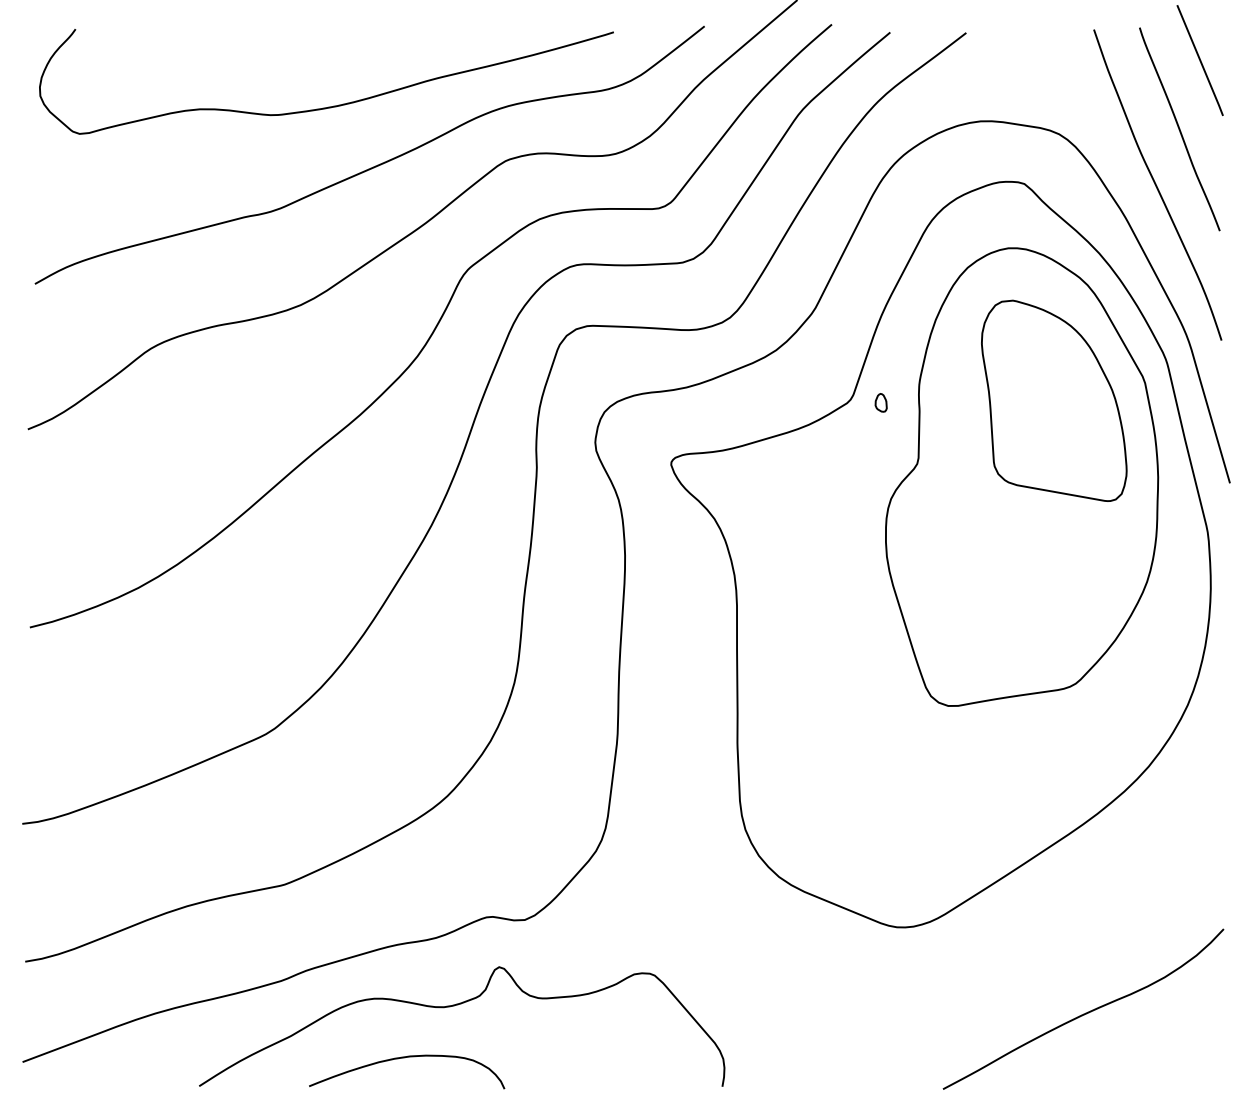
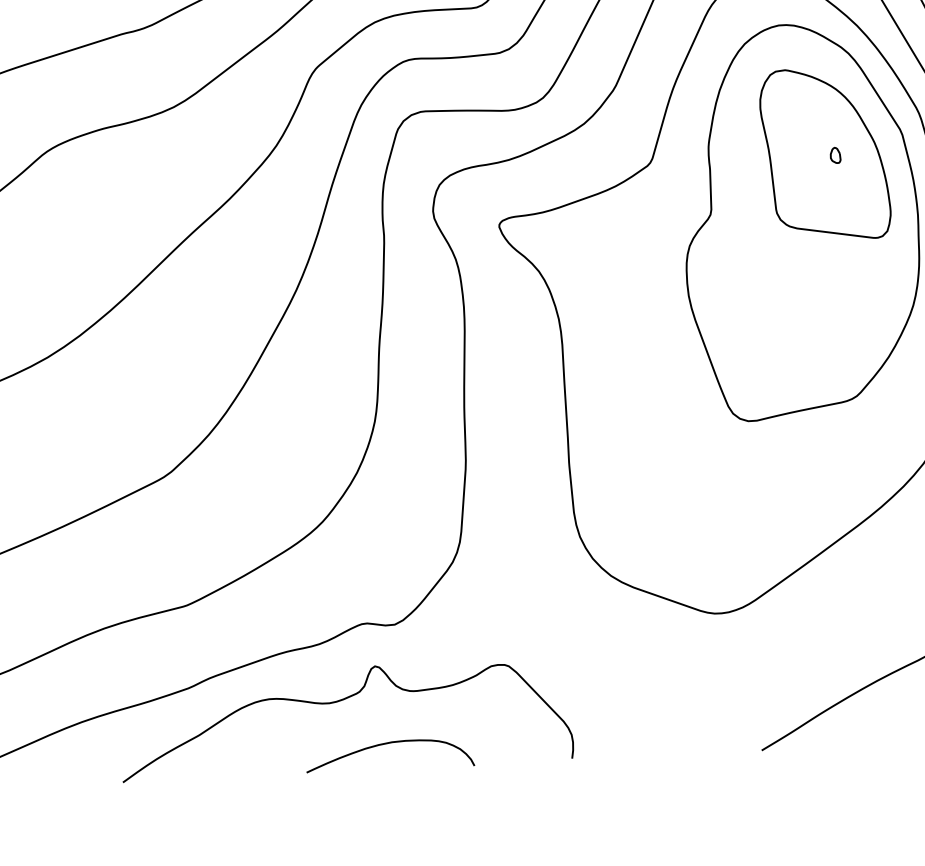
part: (880, 402) -> (834, 155), moved
curve: (404, 1058) -> (387, 744), moved

